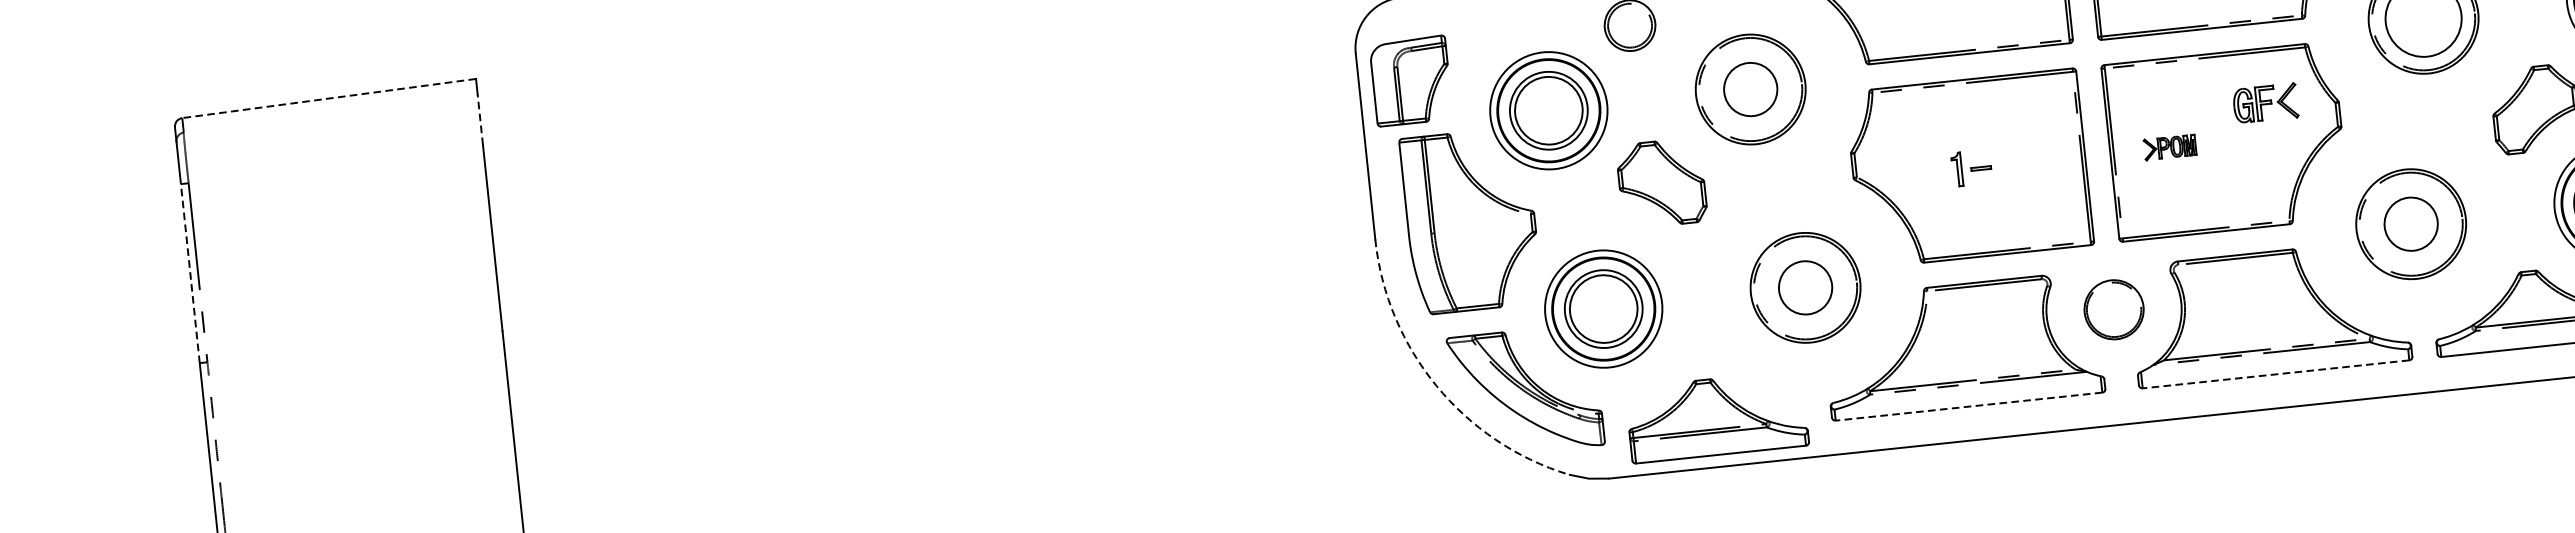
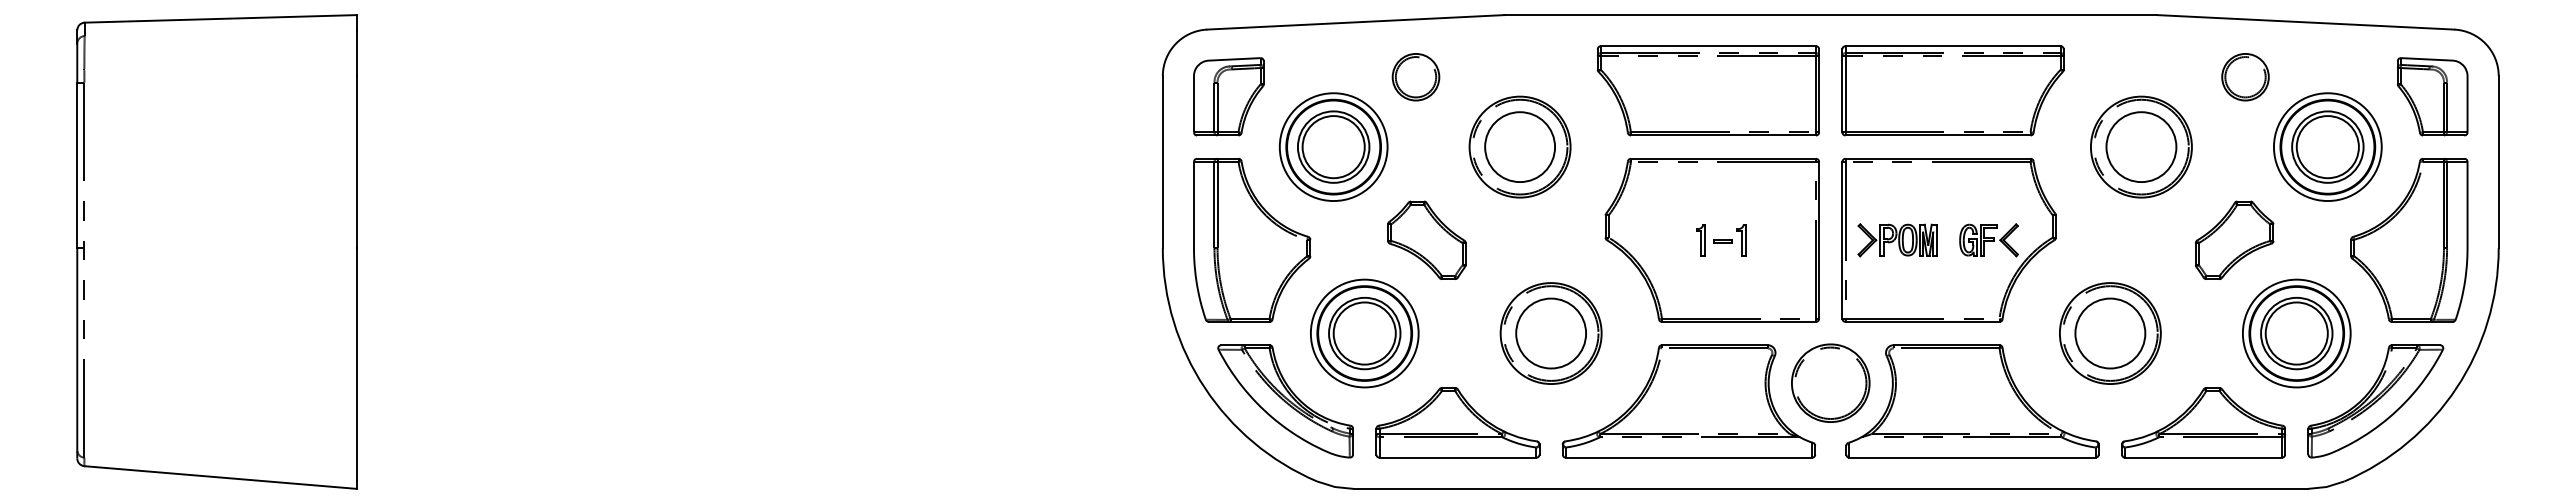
part: (1410, 80) -> (1228, 96), moved
circle: (1751, 89) -> (1520, 147), size x1.43
line: (328, 98) -> (220, 18), dashed -> solid
part: (2265, 103) -> (1988, 240), moved
line: (479, 119) -> (356, 52), dashed -> solid
part: (2170, 147) -> (1897, 240), size x1.67
part: (2001, 165) -> (1741, 240), added
part: (1661, 182) -> (1426, 239), moved
circle: (2411, 224) -> (2110, 333), size x1.43
line: (190, 273) -> (77, 165), dashed -> solid
circle: (1805, 287) -> (1551, 333), size x1.43
part: (2113, 309) -> (1830, 382), size x1.43
line: (2275, 374) -> (1972, 457), dashed -> solid
arc: (1436, 385) -> (1204, 387), dashed -> solid
line: (1968, 406) -> (1688, 457), dashed -> solid
part: (1716, 416) -> (1457, 422), moved

